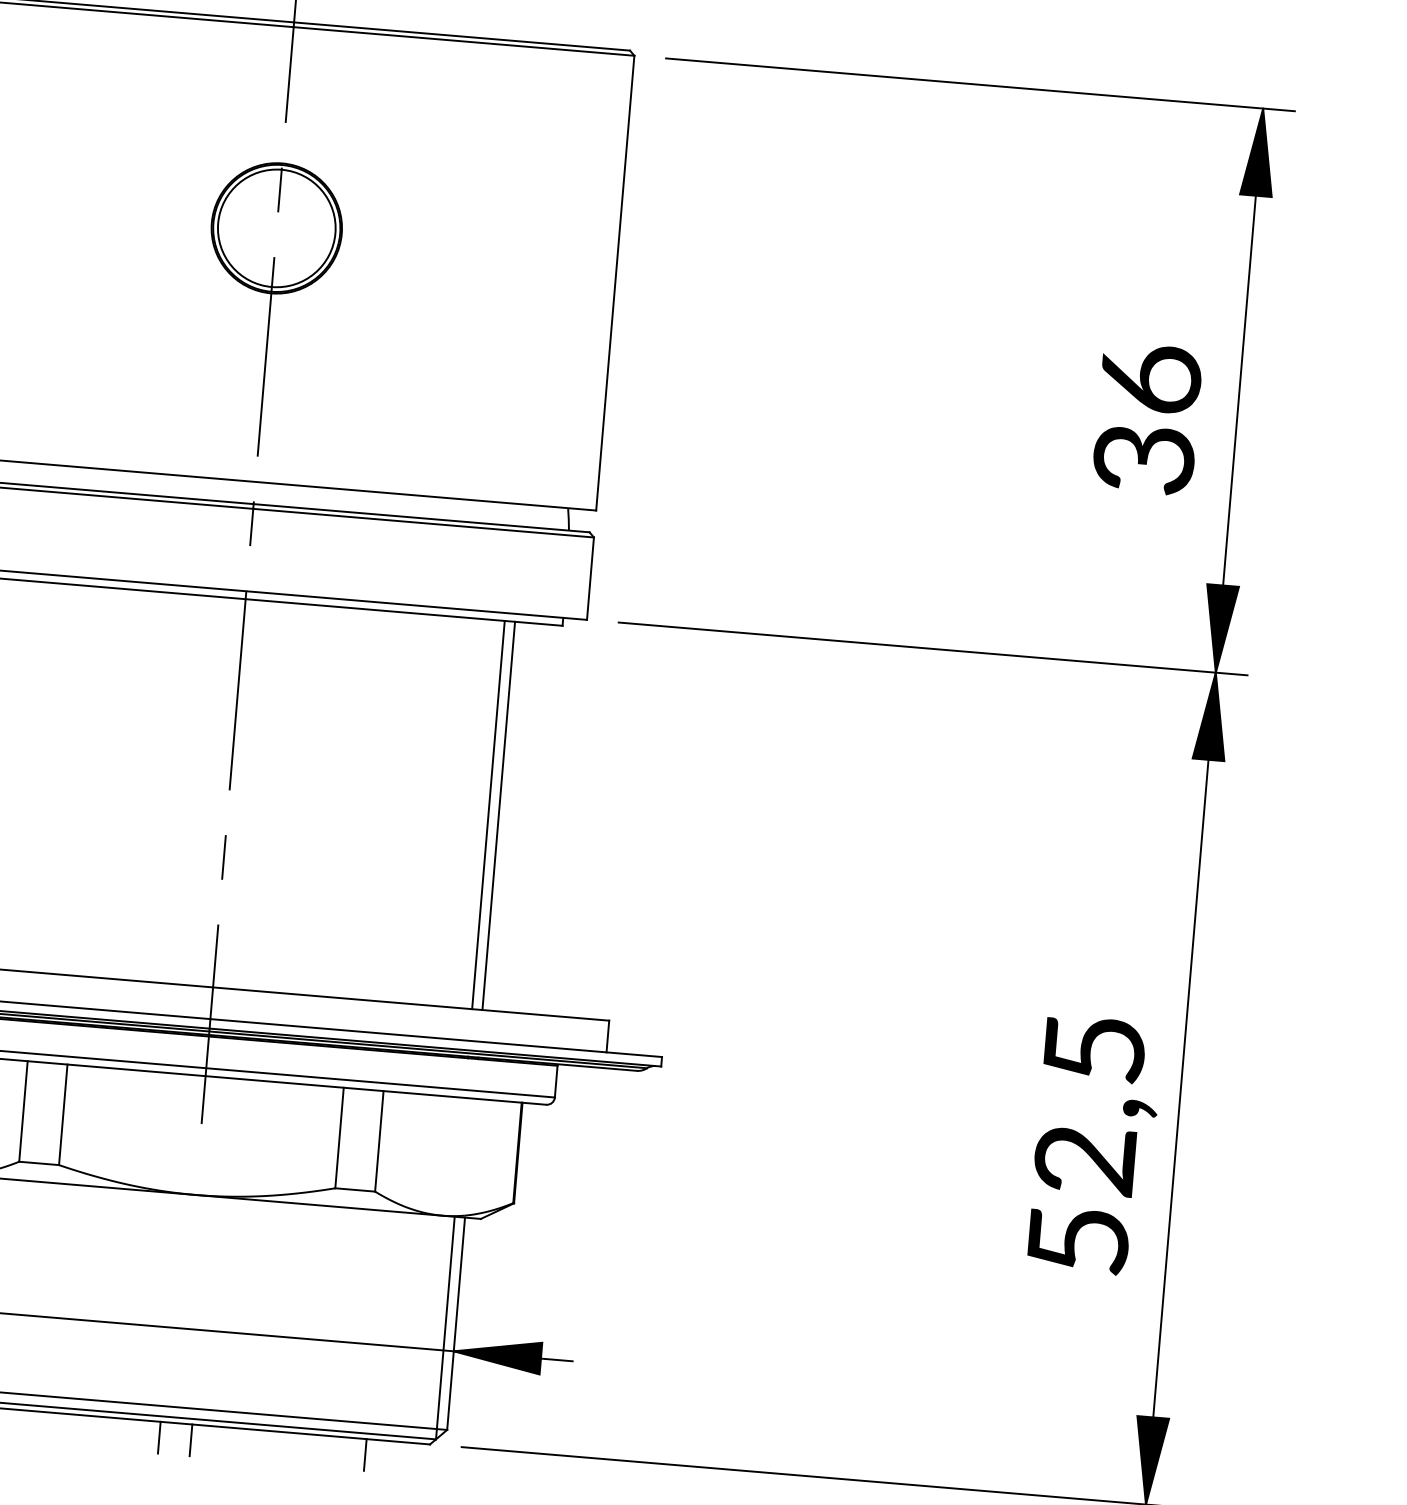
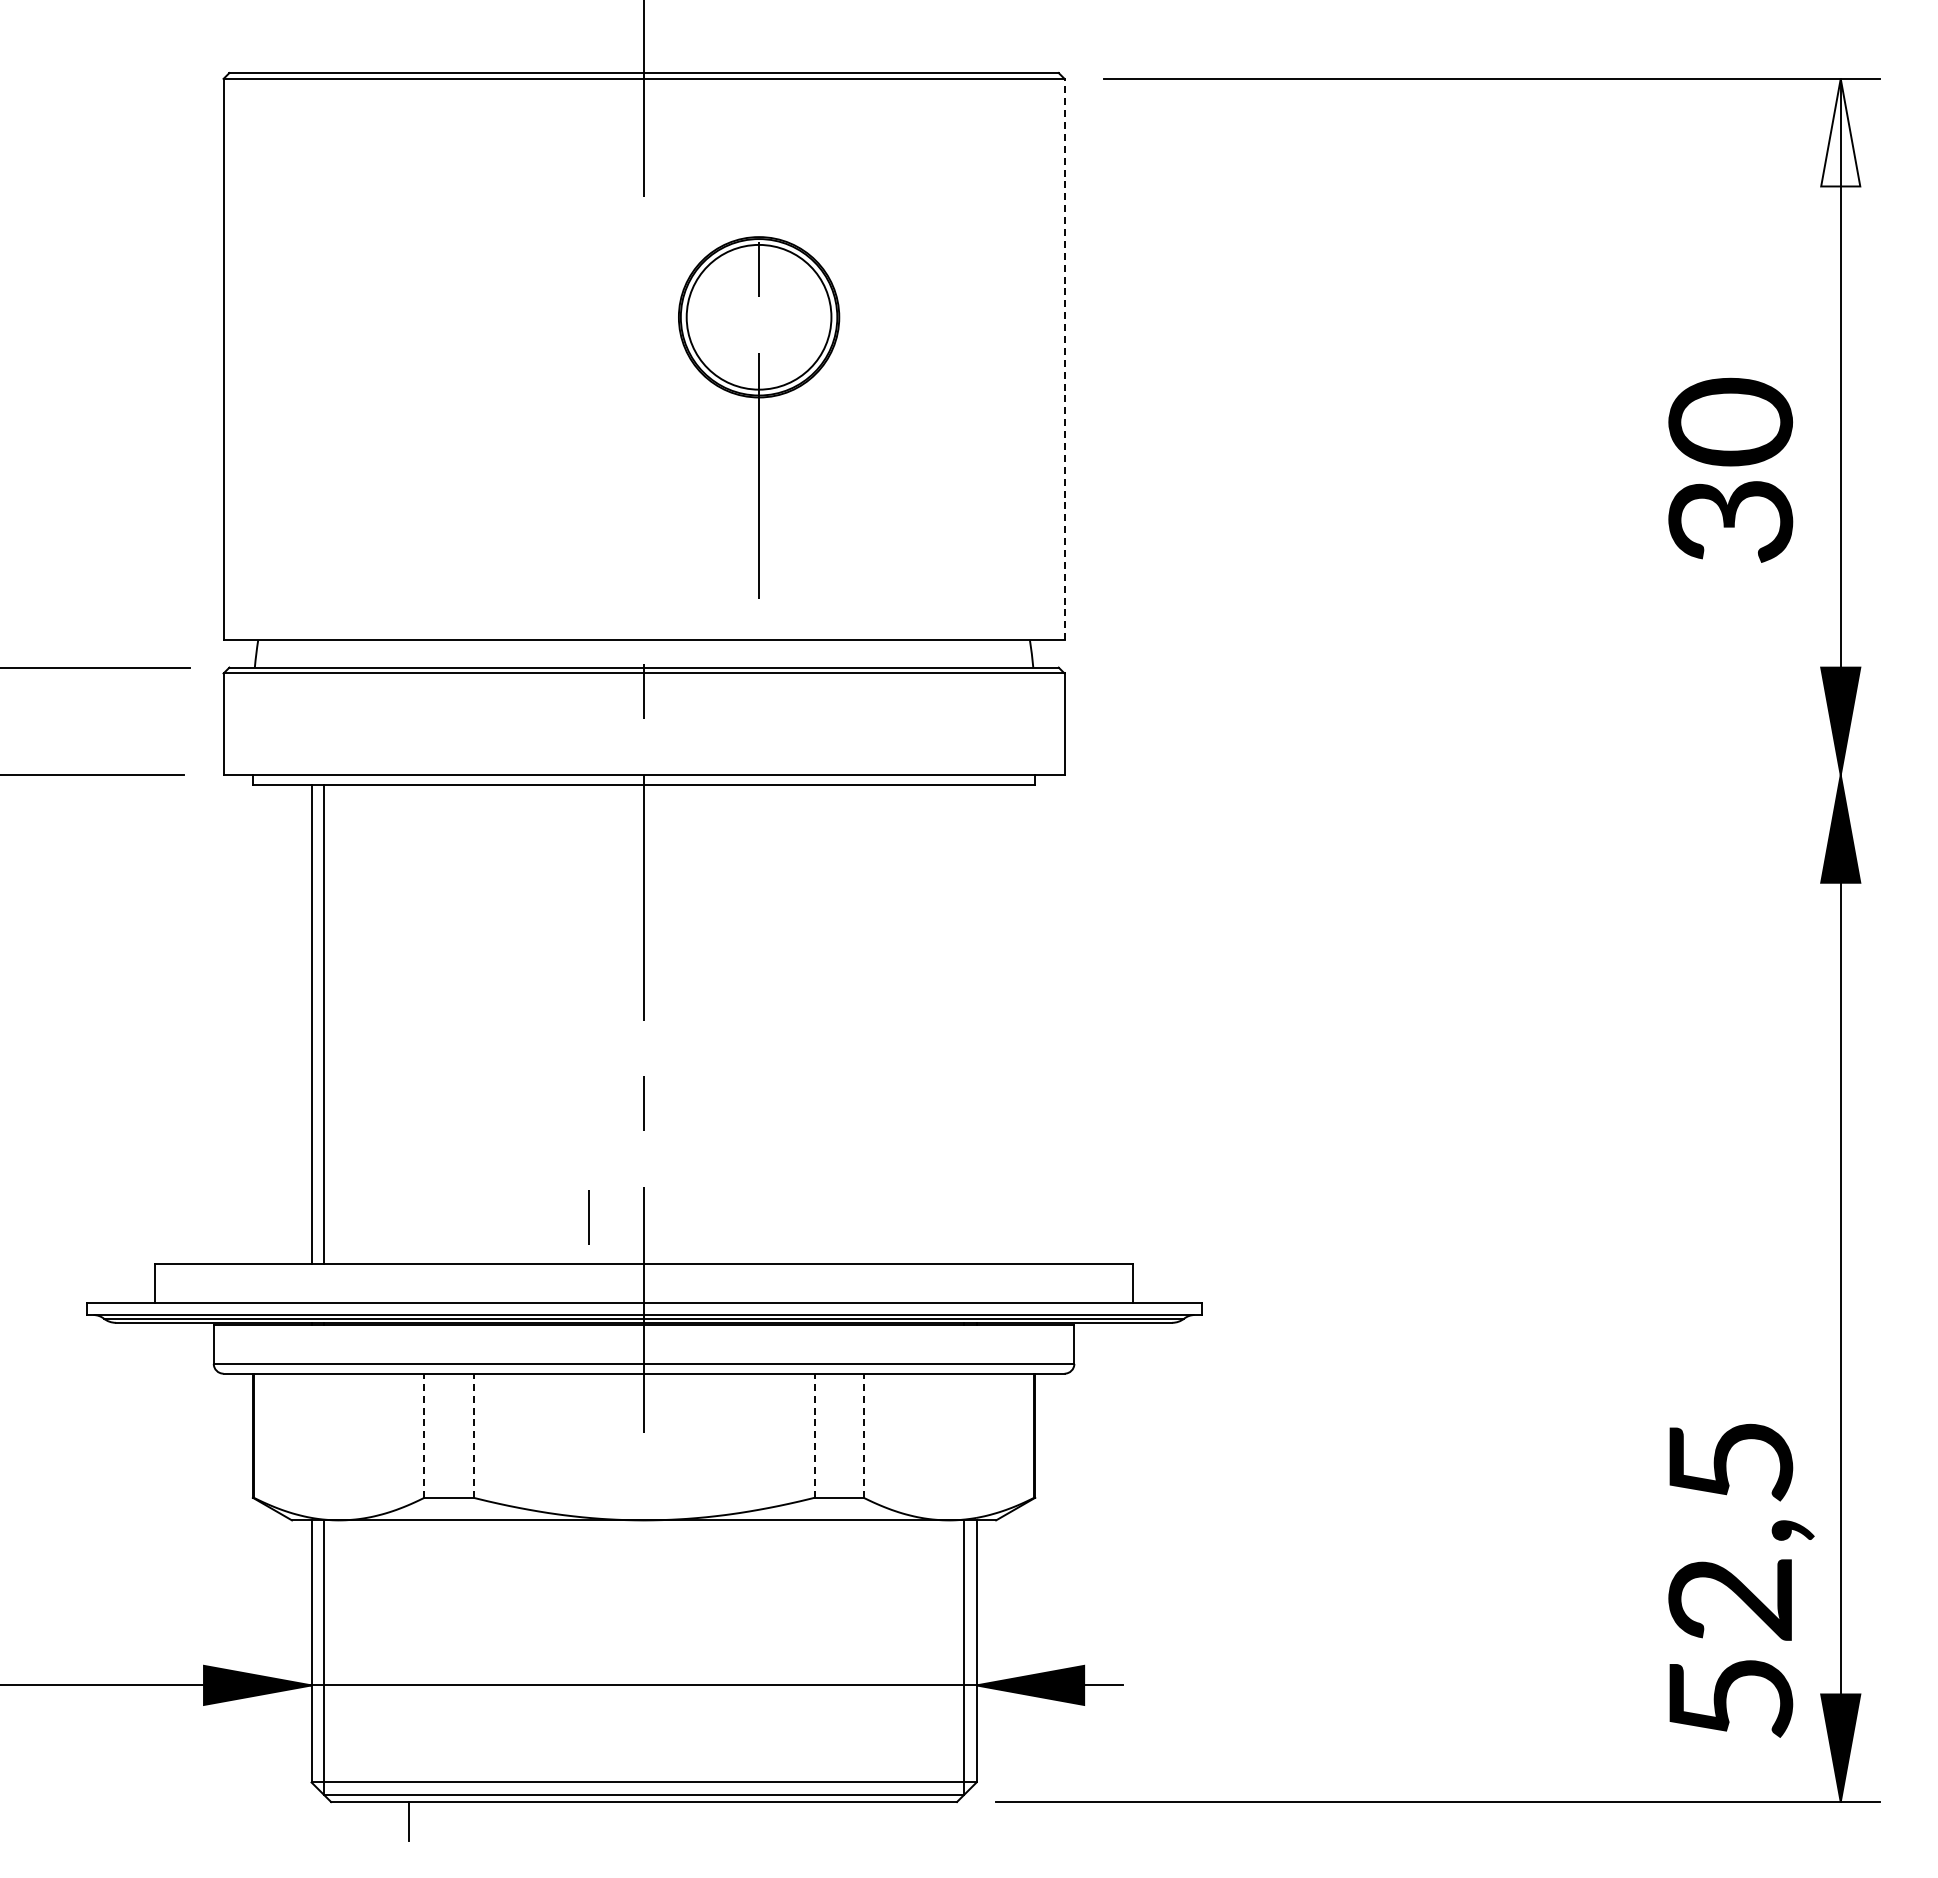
fill: (1259, 151) -> (1840, 132), removed
line: (615, 283) -> (1064, 359), solid -> dashed
part: (270, 309) -> (759, 417), moved
text: (1150, 378) -> (1730, 421), 36 -> 30
line: (932, 649) -> (1491, 775), removed
line: (488, 814) -> (963, 1024), removed
line: (498, 815) -> (976, 1024), removed
line: (171, 945) -> (588, 1217), added
line: (23, 1111) -> (424, 1435), solid -> dashed
line: (63, 1114) -> (473, 1435), solid -> dashed
line: (339, 1137) -> (814, 1435), solid -> dashed
line: (379, 1141) -> (863, 1435), solid -> dashed
text: (1095, 1145) -> (1741, 1580), moved
line: (159, 1437) -> (624, 1821), removed
line: (190, 1440) -> (663, 1821), removed
line: (365, 1454) -> (878, 1821), removed

